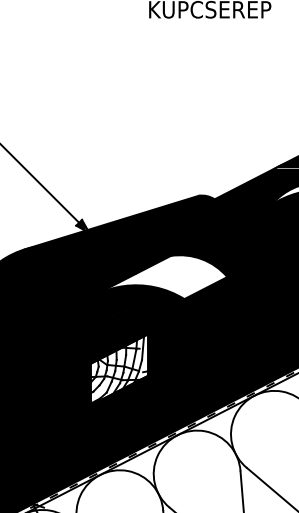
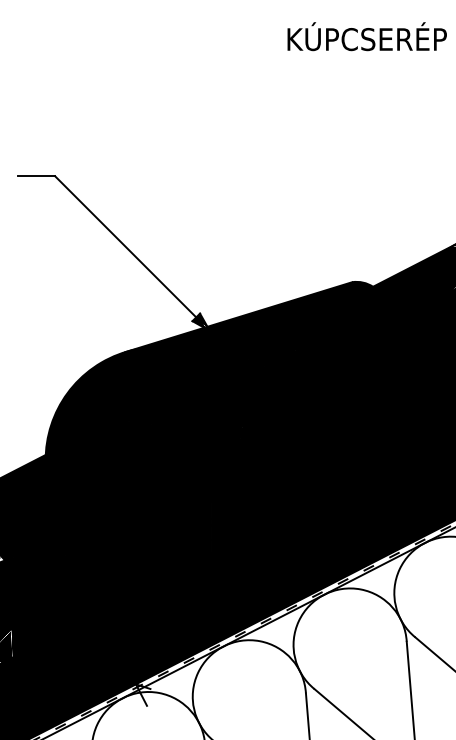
fill: (160, 276) -> (302, 387), added
fill: (119, 370) -> (248, 509), added

